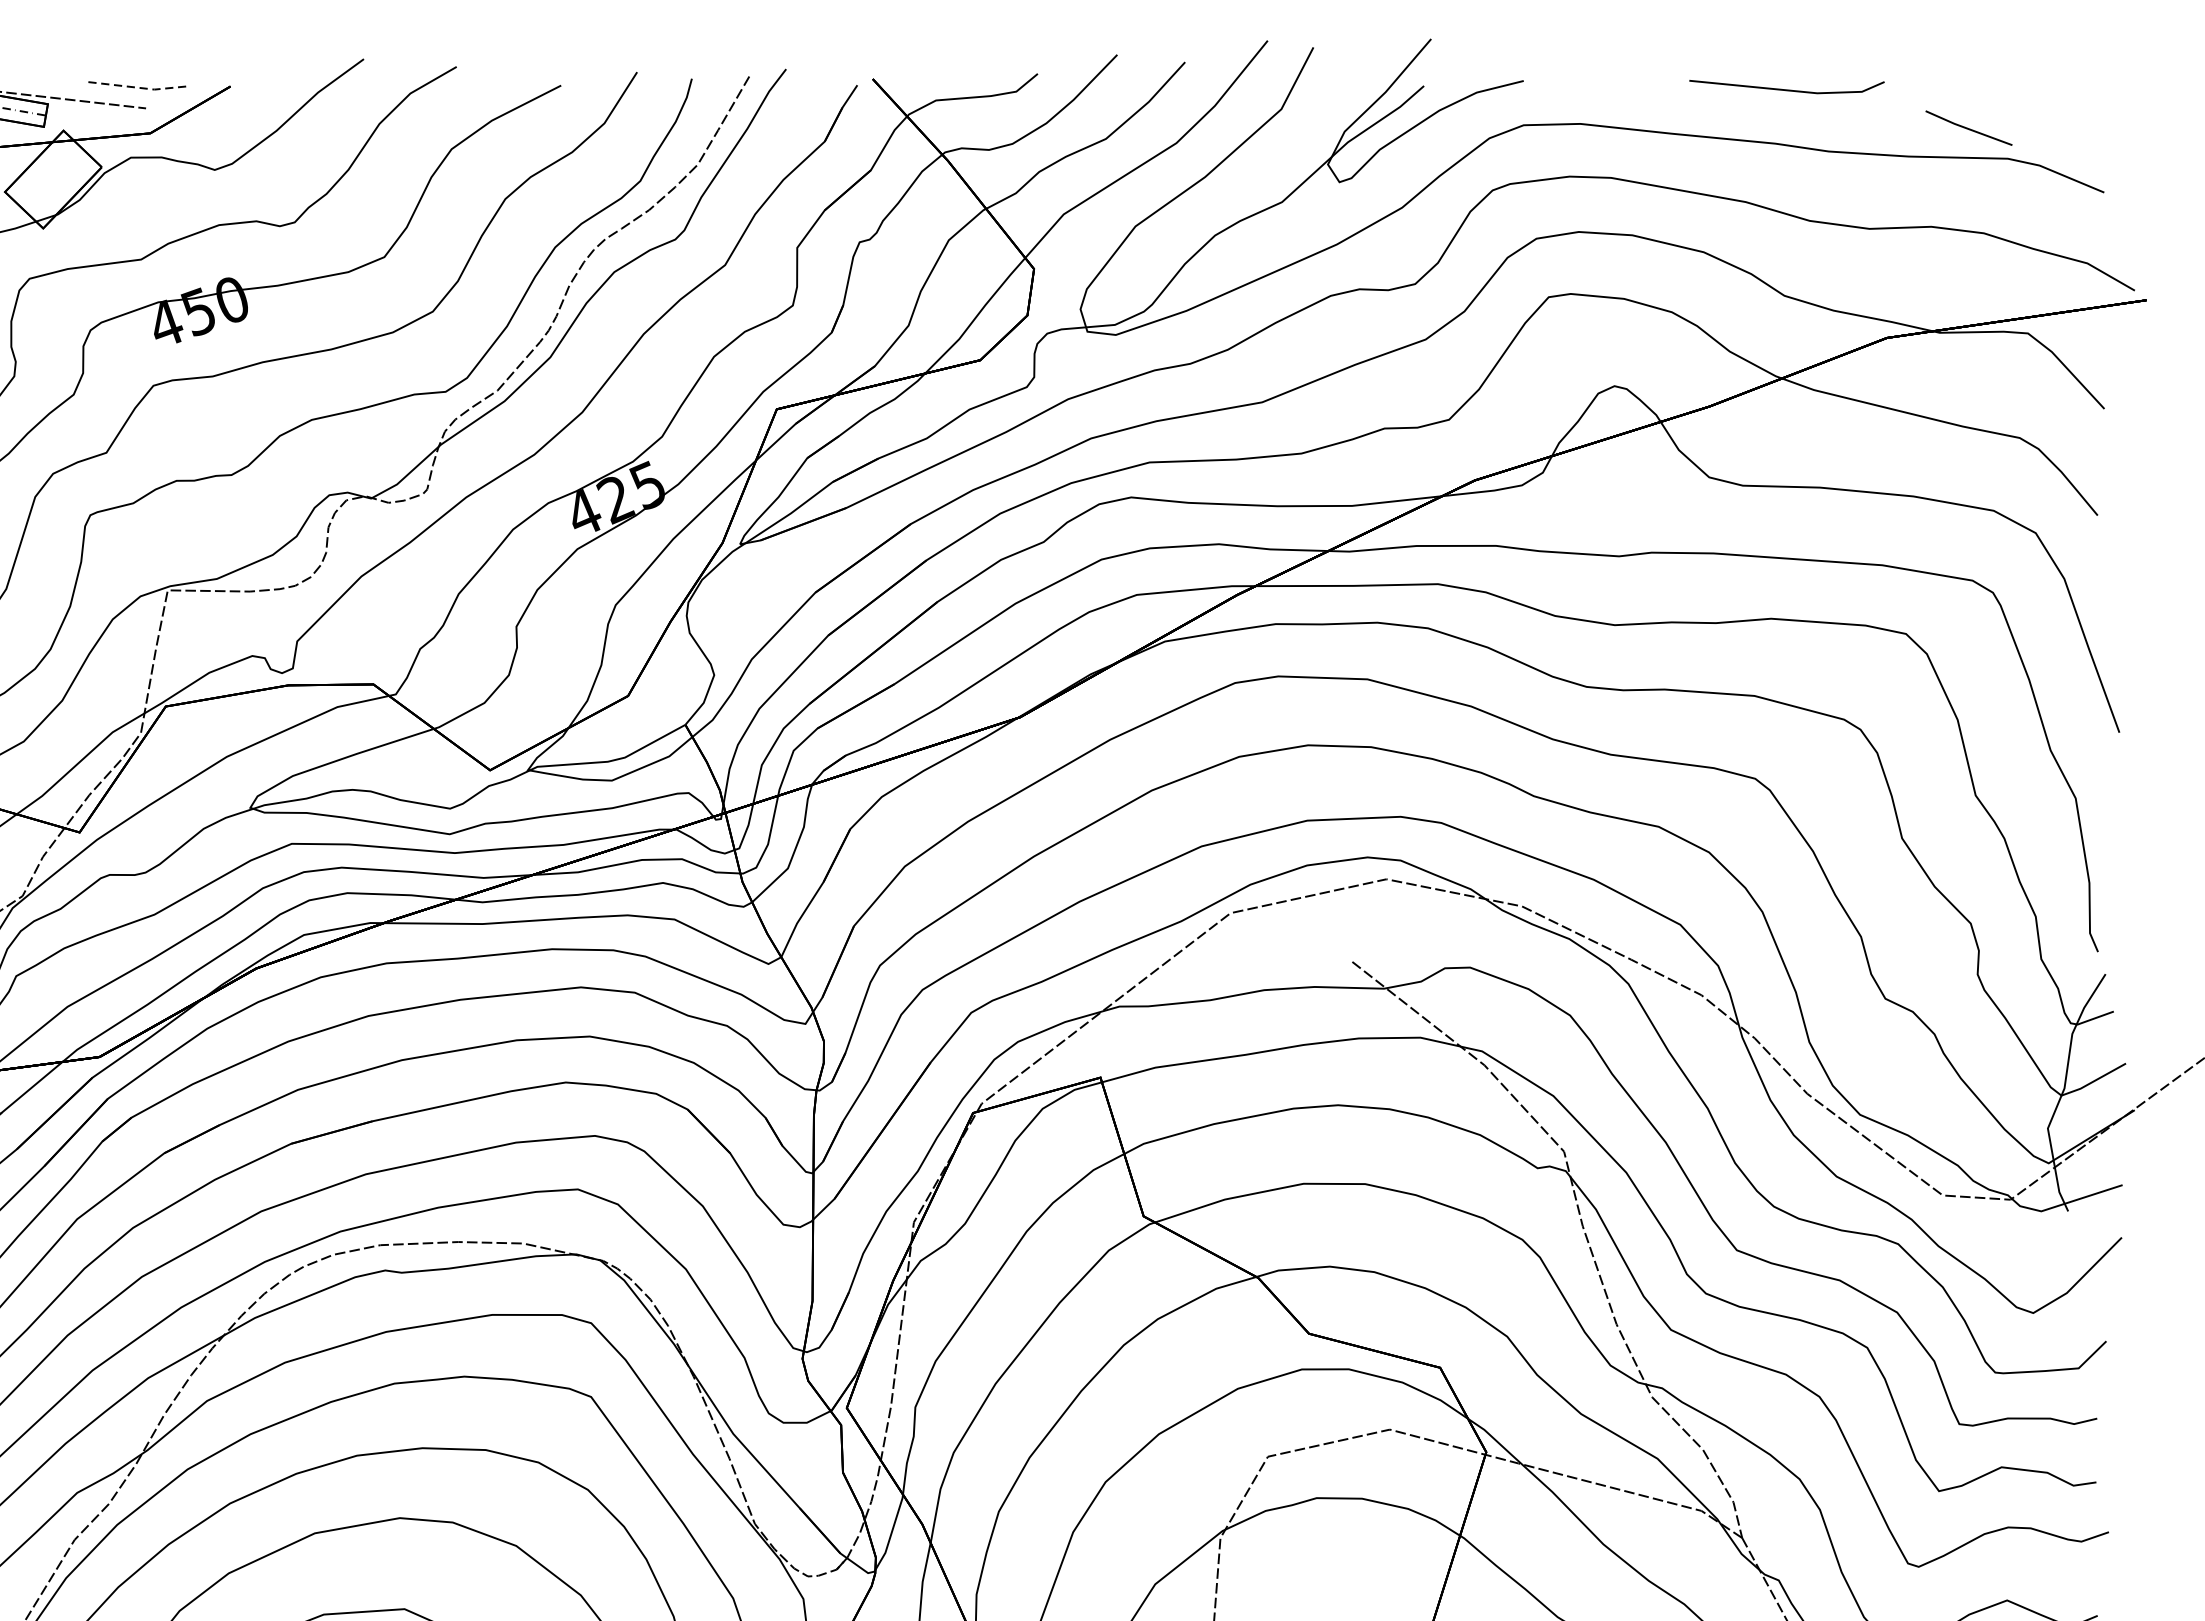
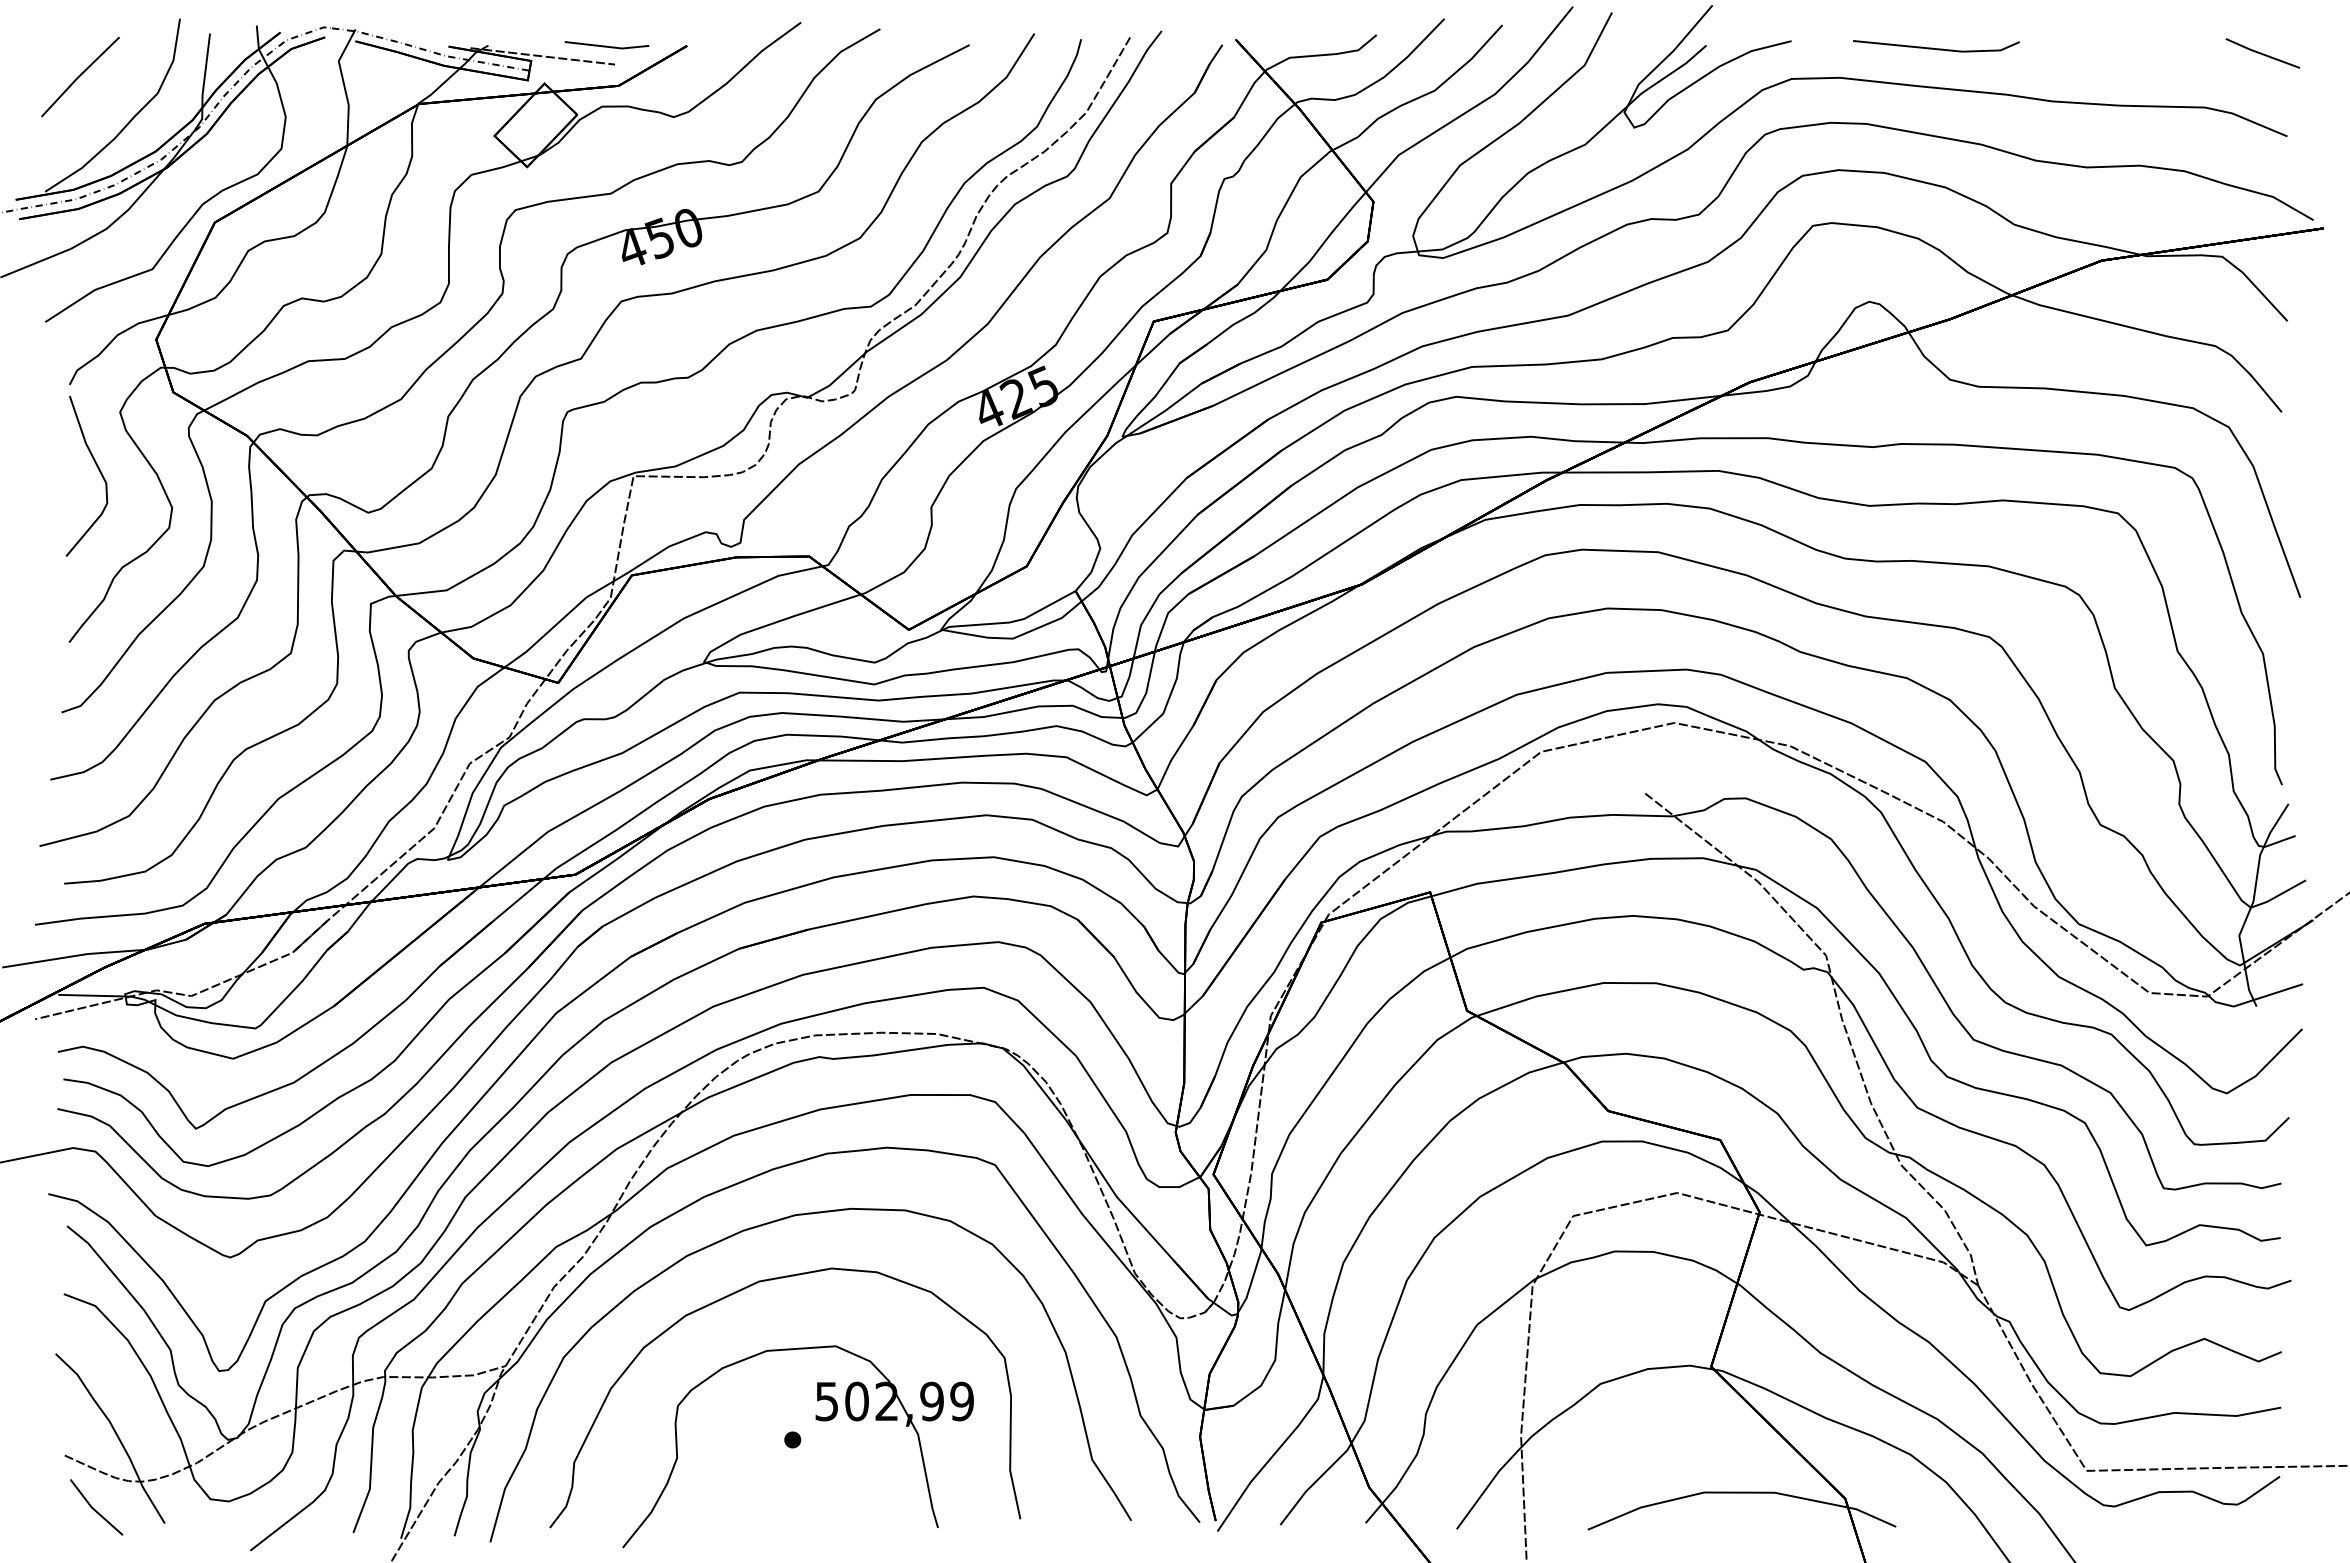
line: (137, 87) -> (607, 46), dashed -> solid
line: (1787, 89) -> (1936, 48), moved
line: (1968, 128) -> (2262, 53), moved

